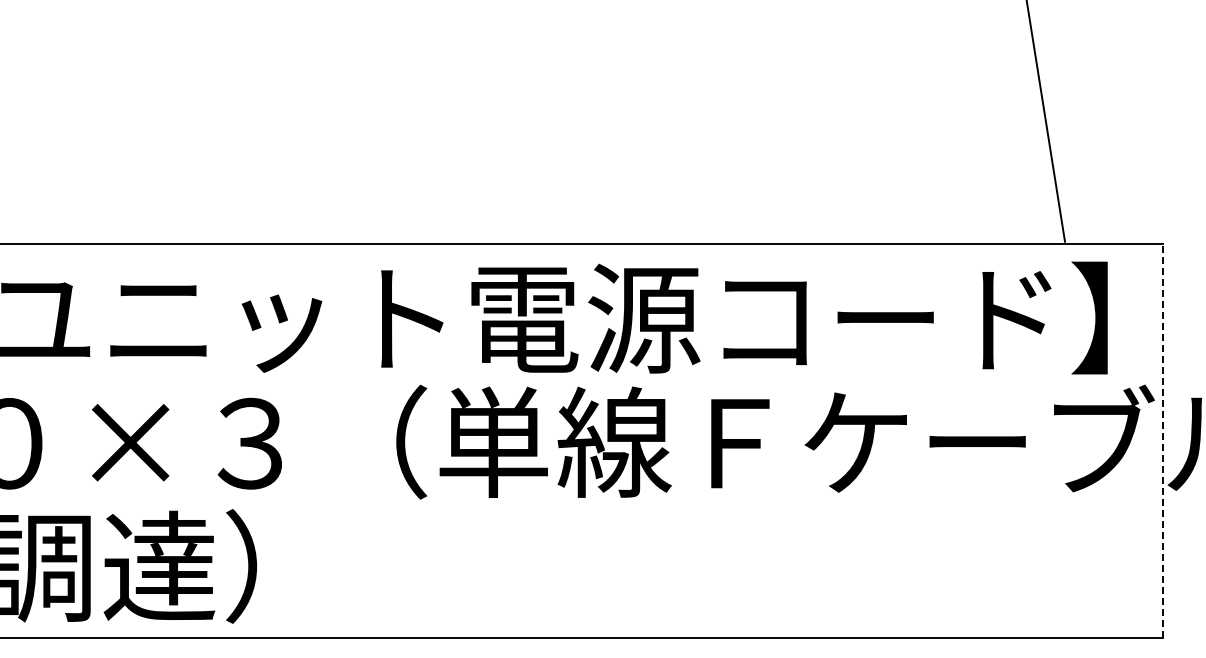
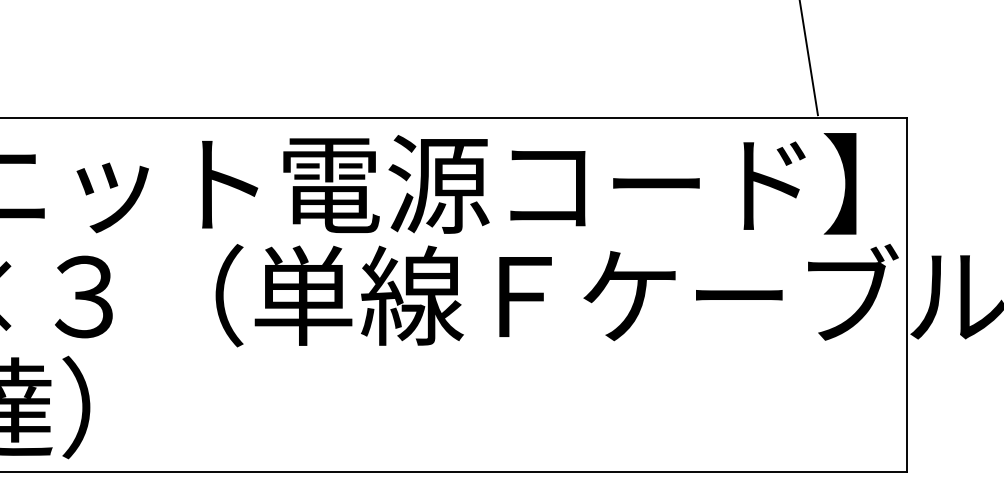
line: (1163, 440) -> (906, 294), dashed -> solid

